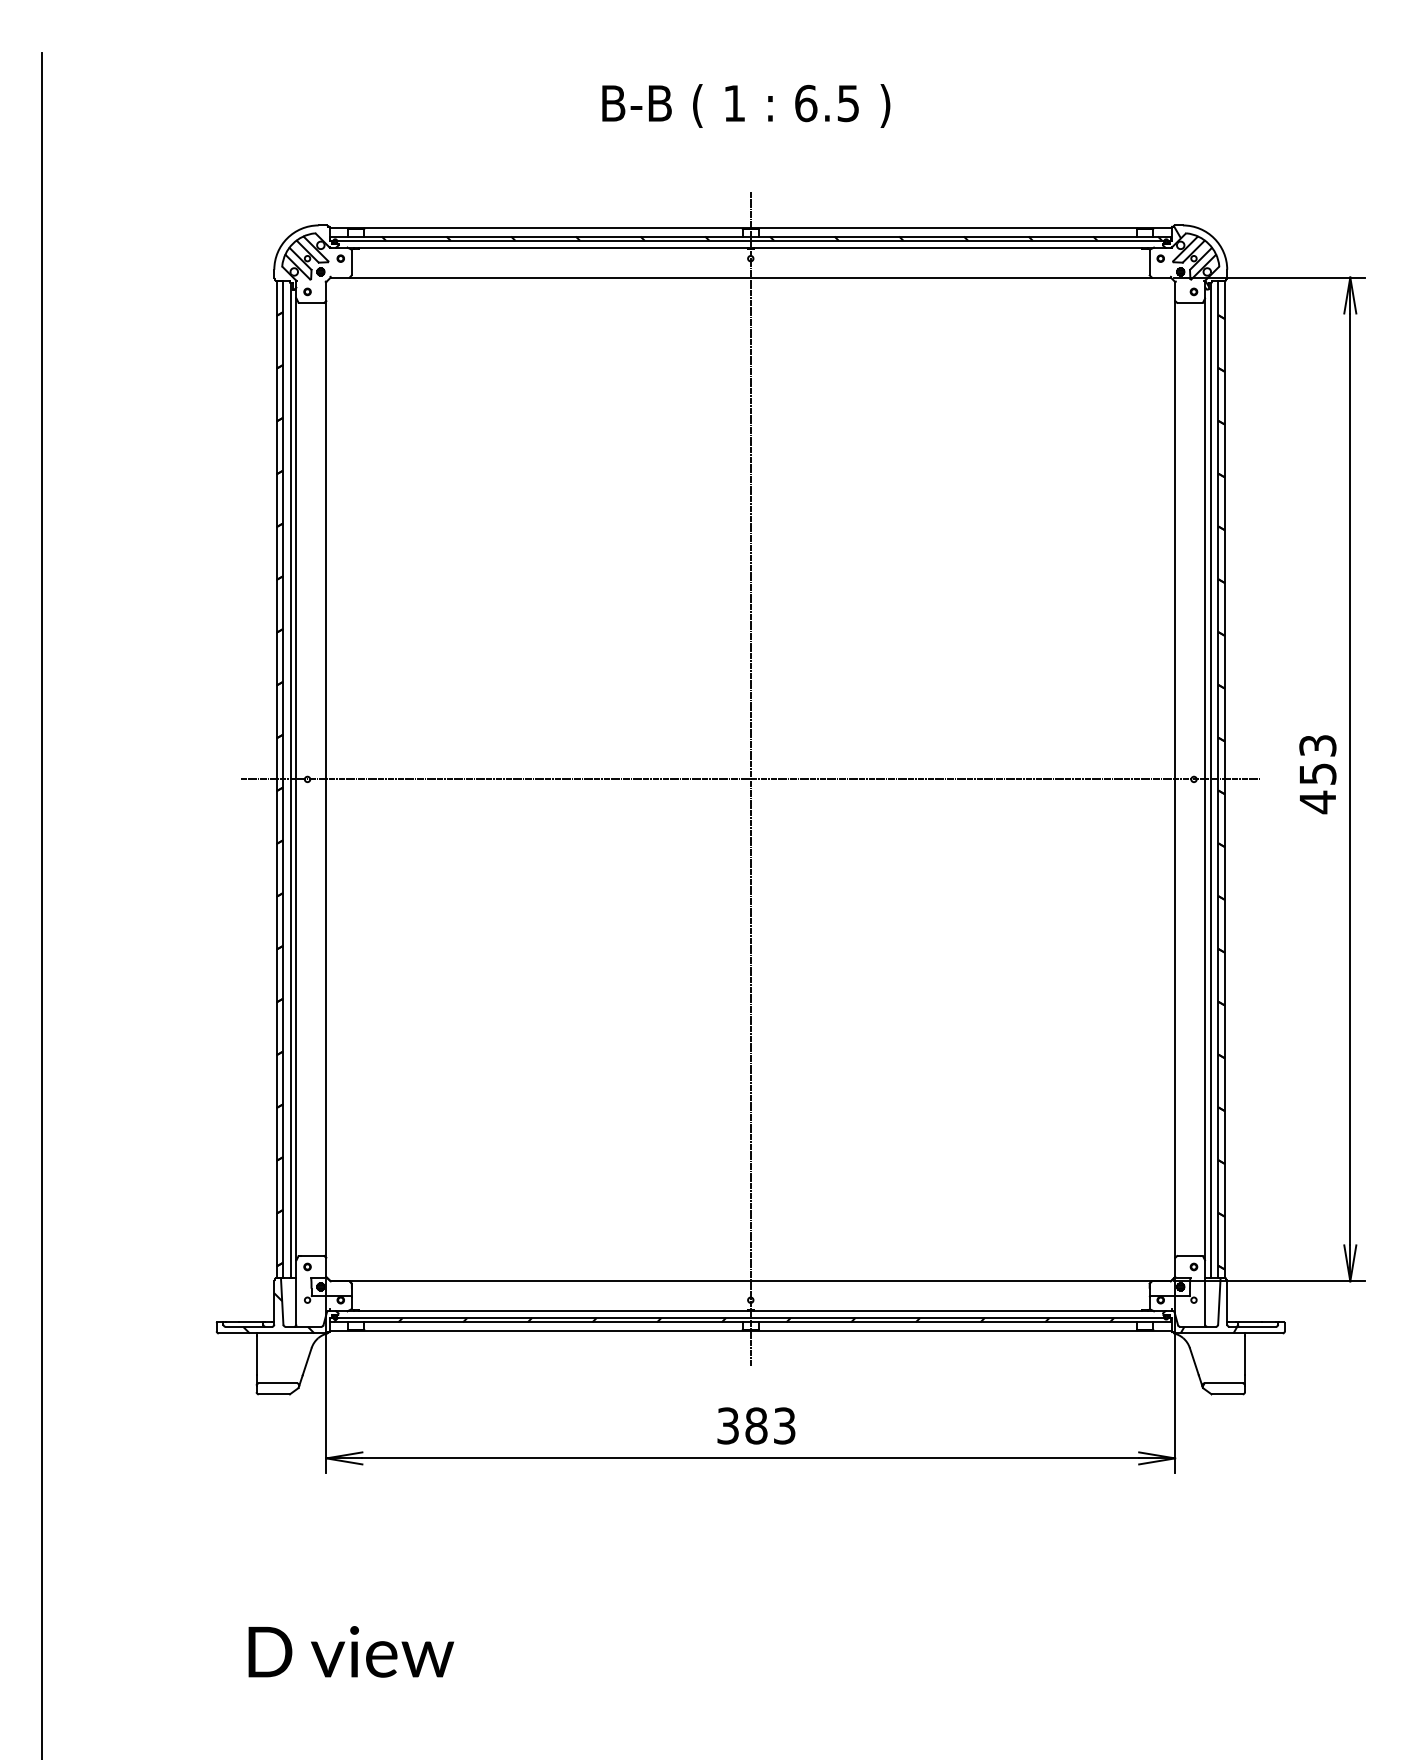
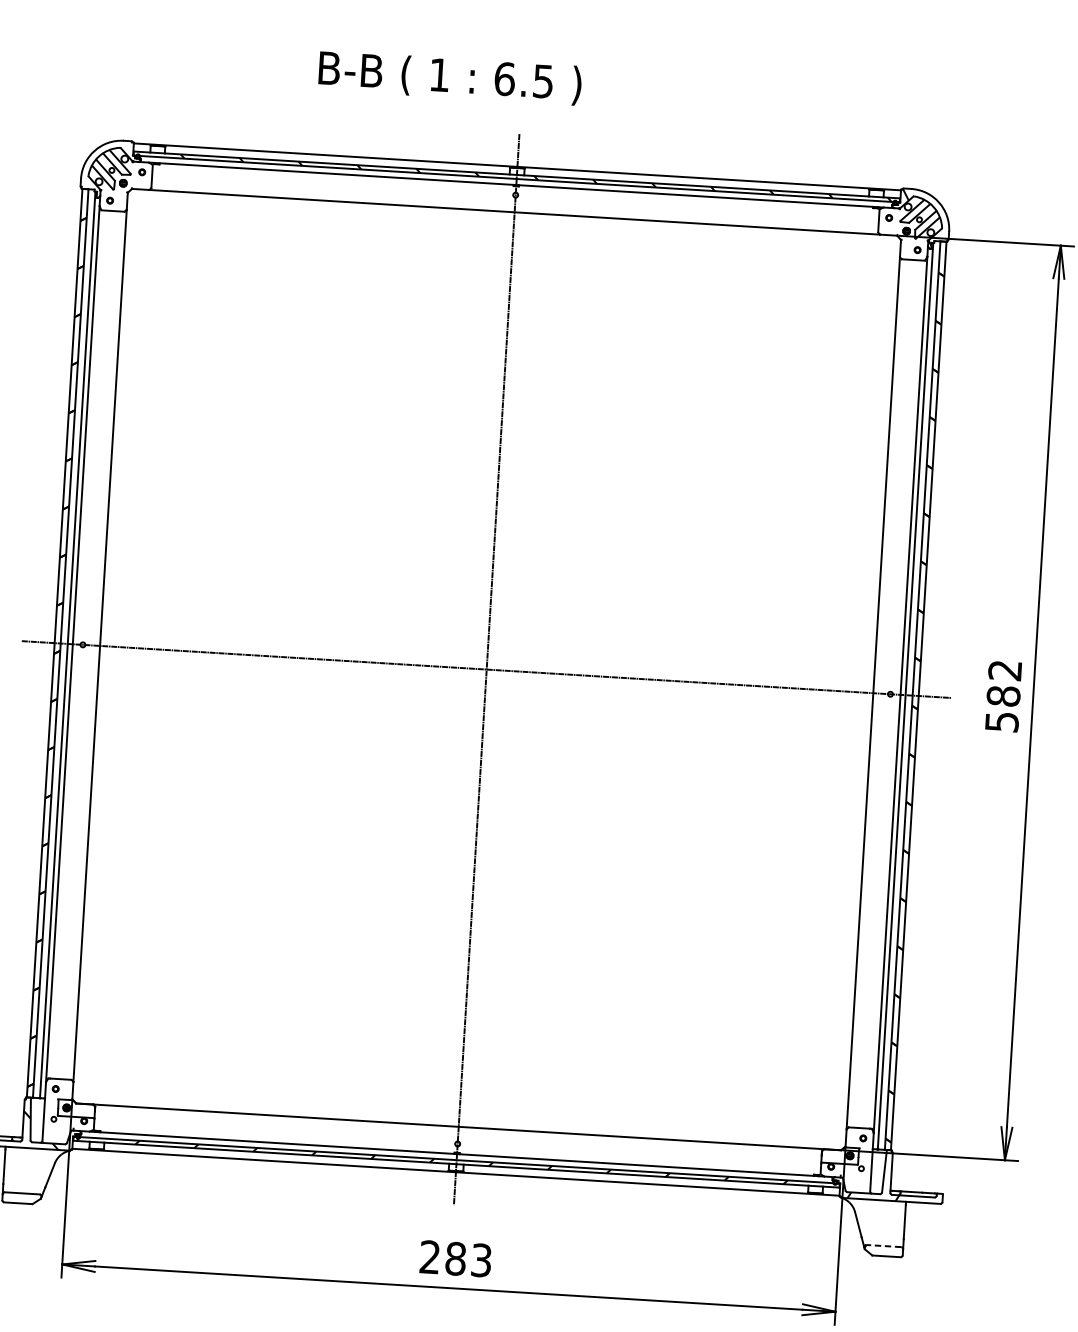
text: (746, 105) -> (450, 77), moved
text: (1317, 774) -> (1003, 696), 453 -> 582
line: (1223, 1383) -> (883, 1246), solid -> dashed
text: (727, 1425) -> (429, 1256), 383 -> 283

